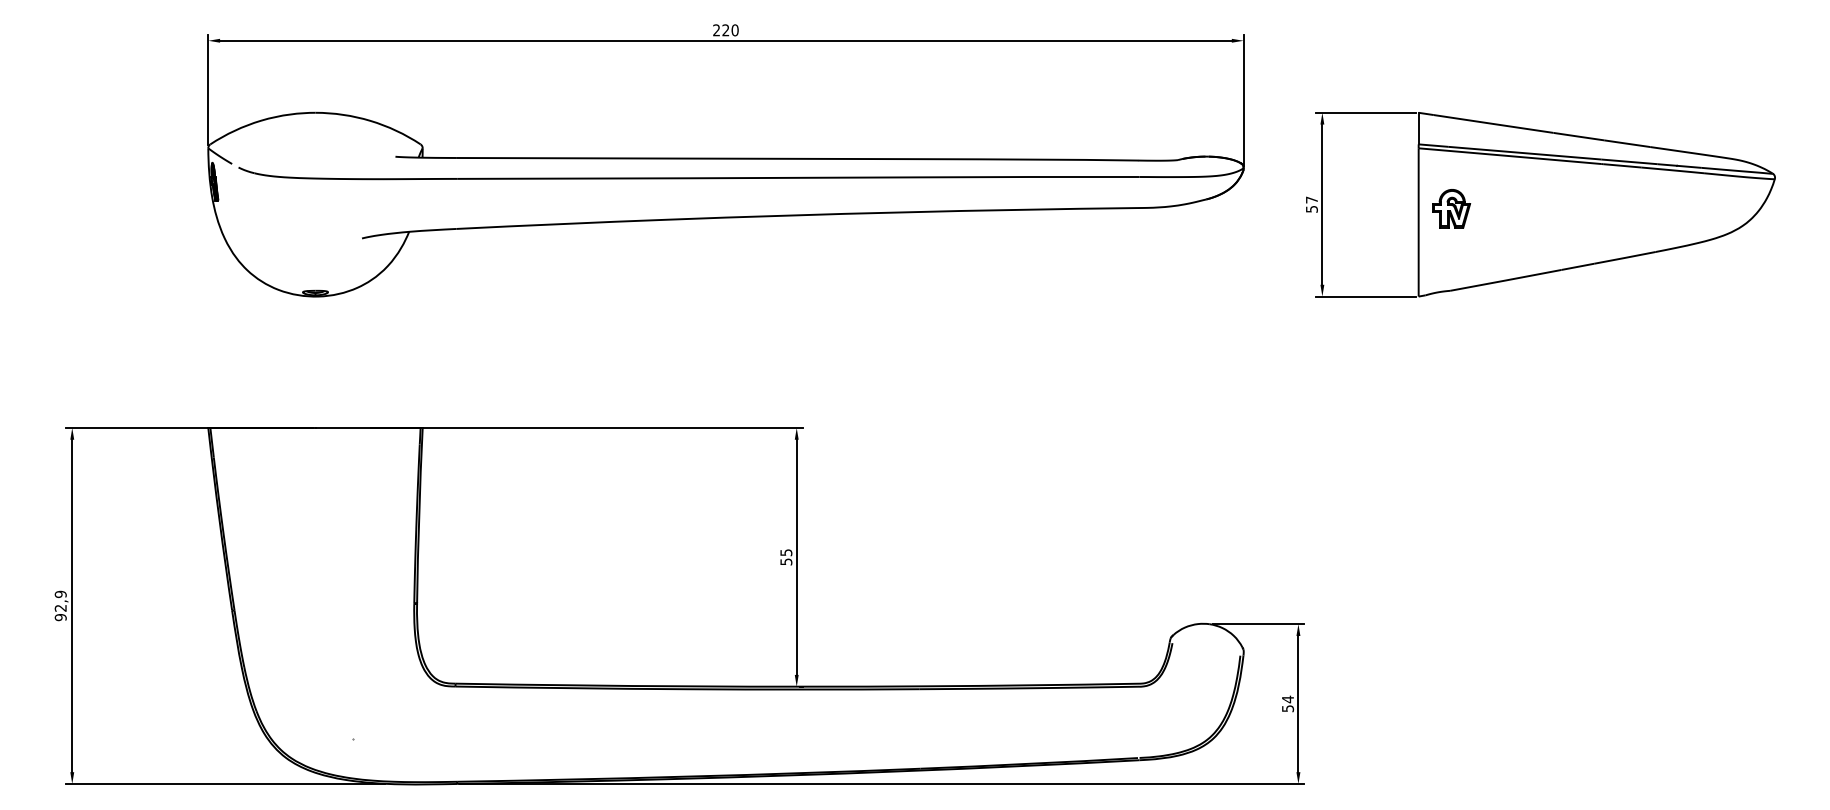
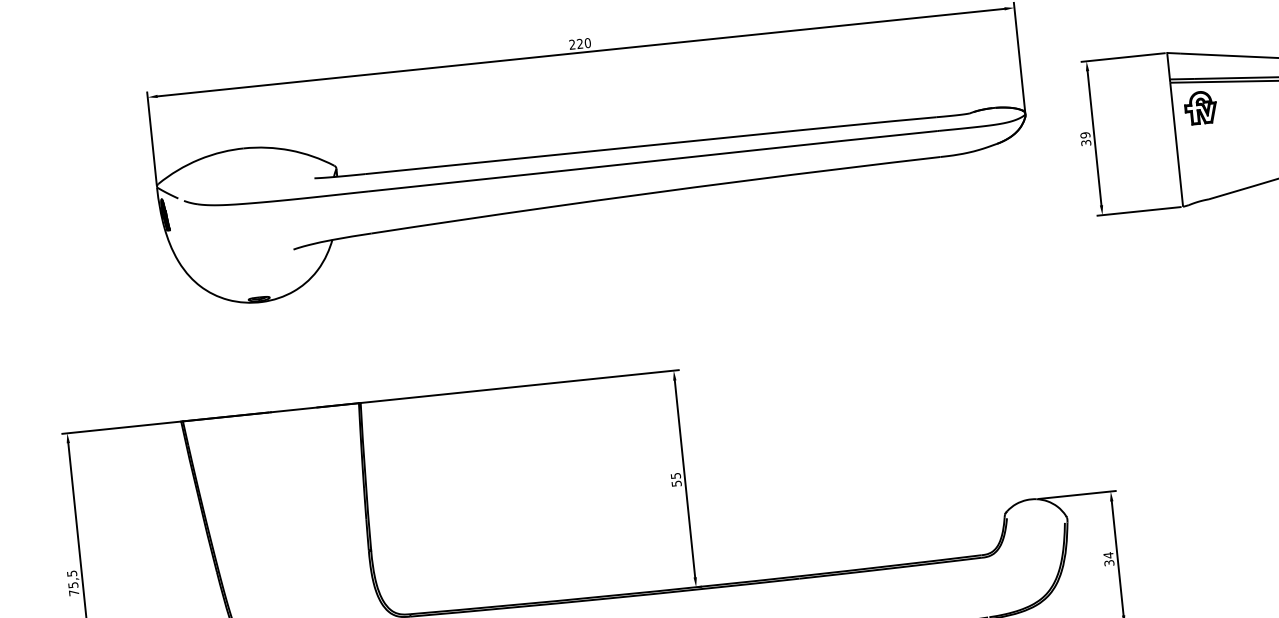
text: (1311, 204) -> (1085, 139), 57 -> 39
part: (1451, 208) -> (1200, 107), moved
text: (60, 605) -> (72, 582), 92,9 -> 75,5
text: (1287, 708) -> (1108, 563), 54 -> 34

